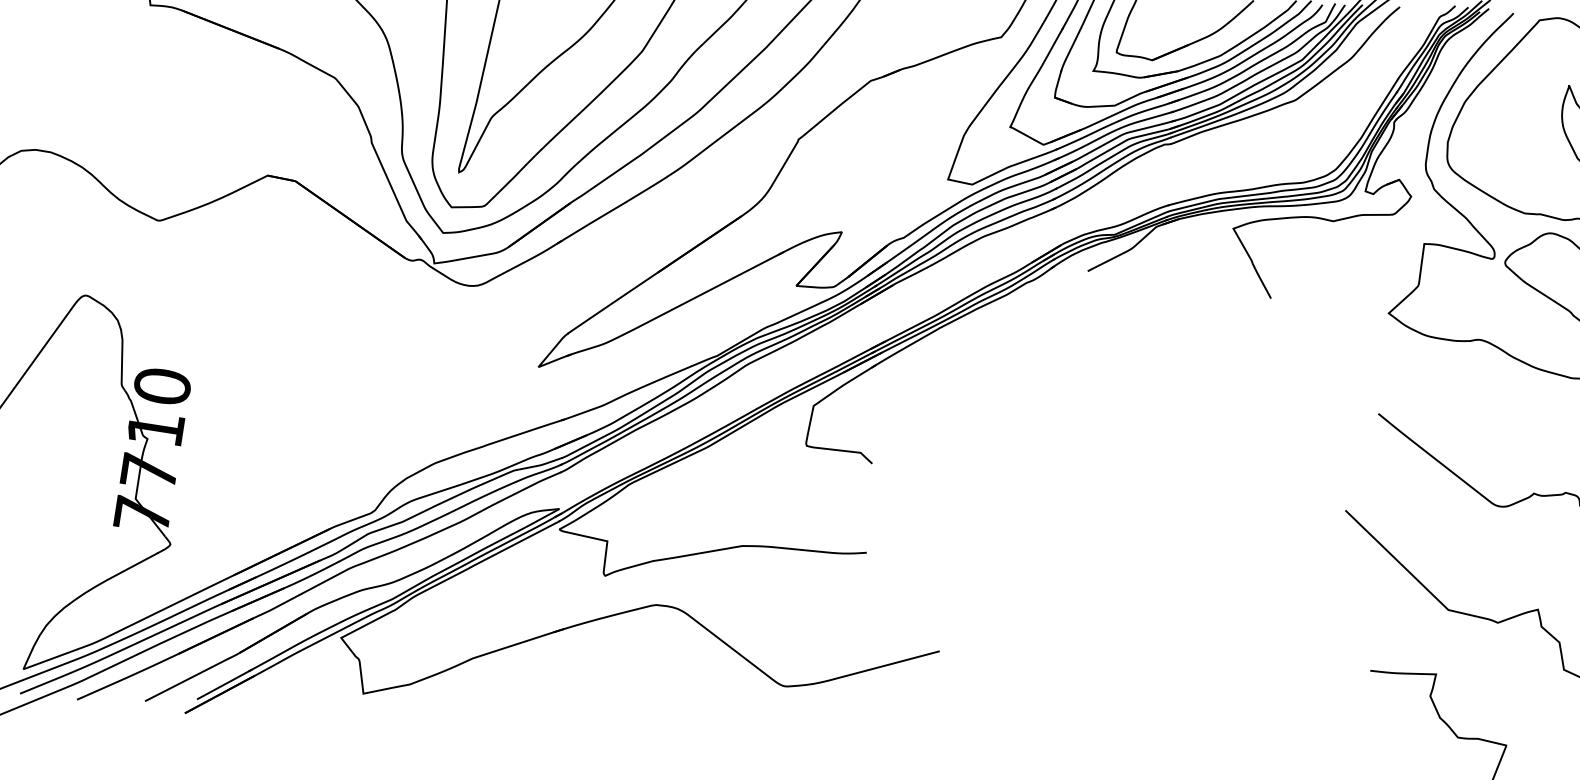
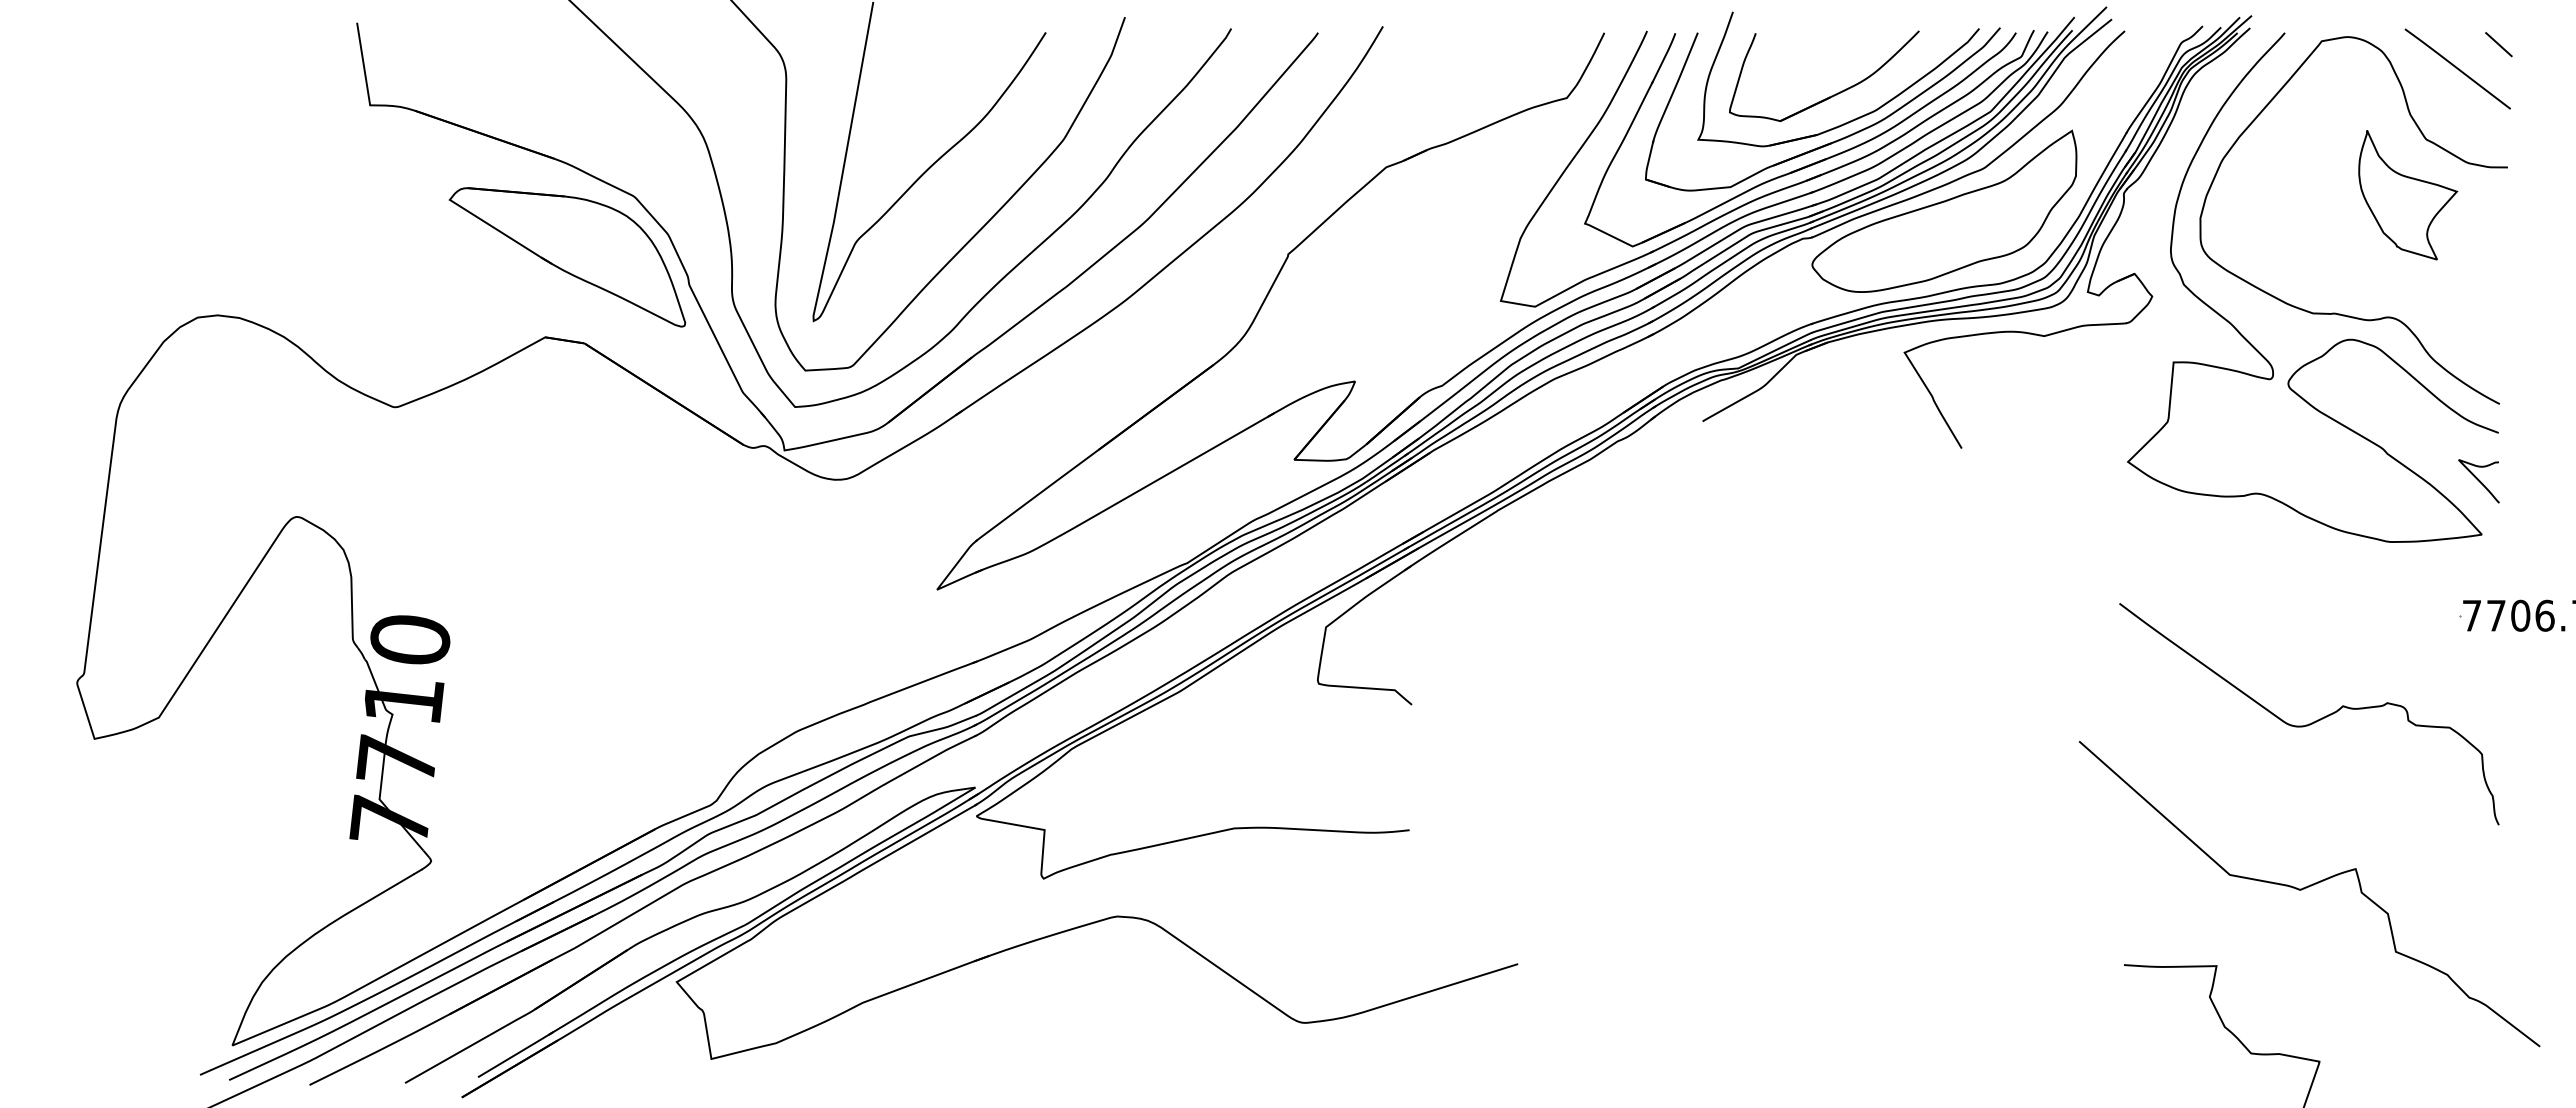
part: (286, 119) -> (567, 257), added
part: (1266, 128) -> (1944, 210), added

